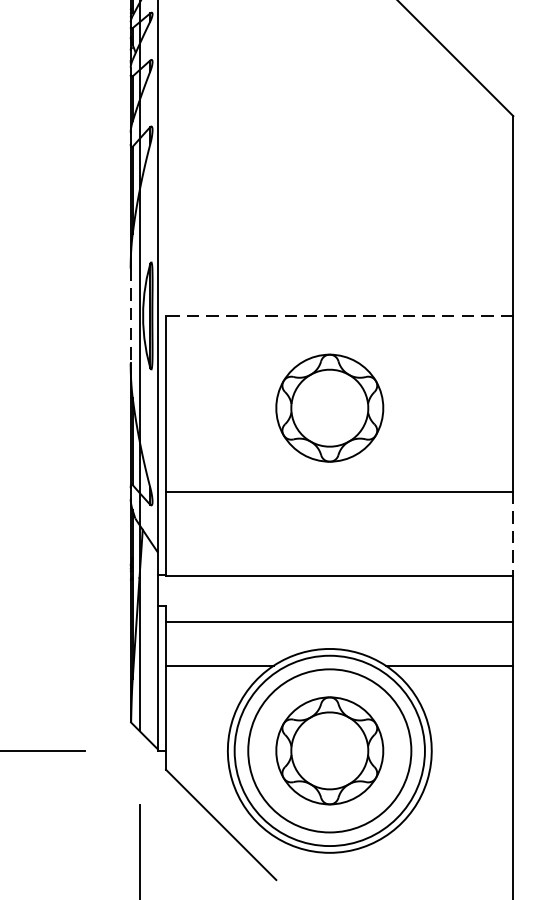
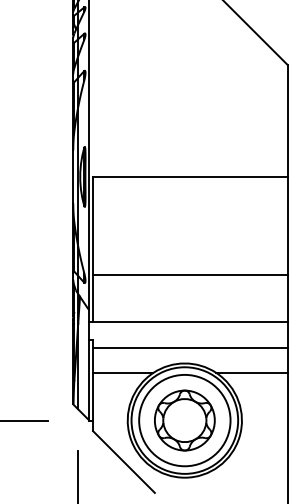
line: (338, 315) -> (189, 176), dashed -> solid
line: (131, 317) -> (73, 177), dashed -> solid
part: (329, 408) -> (184, 228), removed
line: (513, 532) -> (287, 298), dashed -> solid

